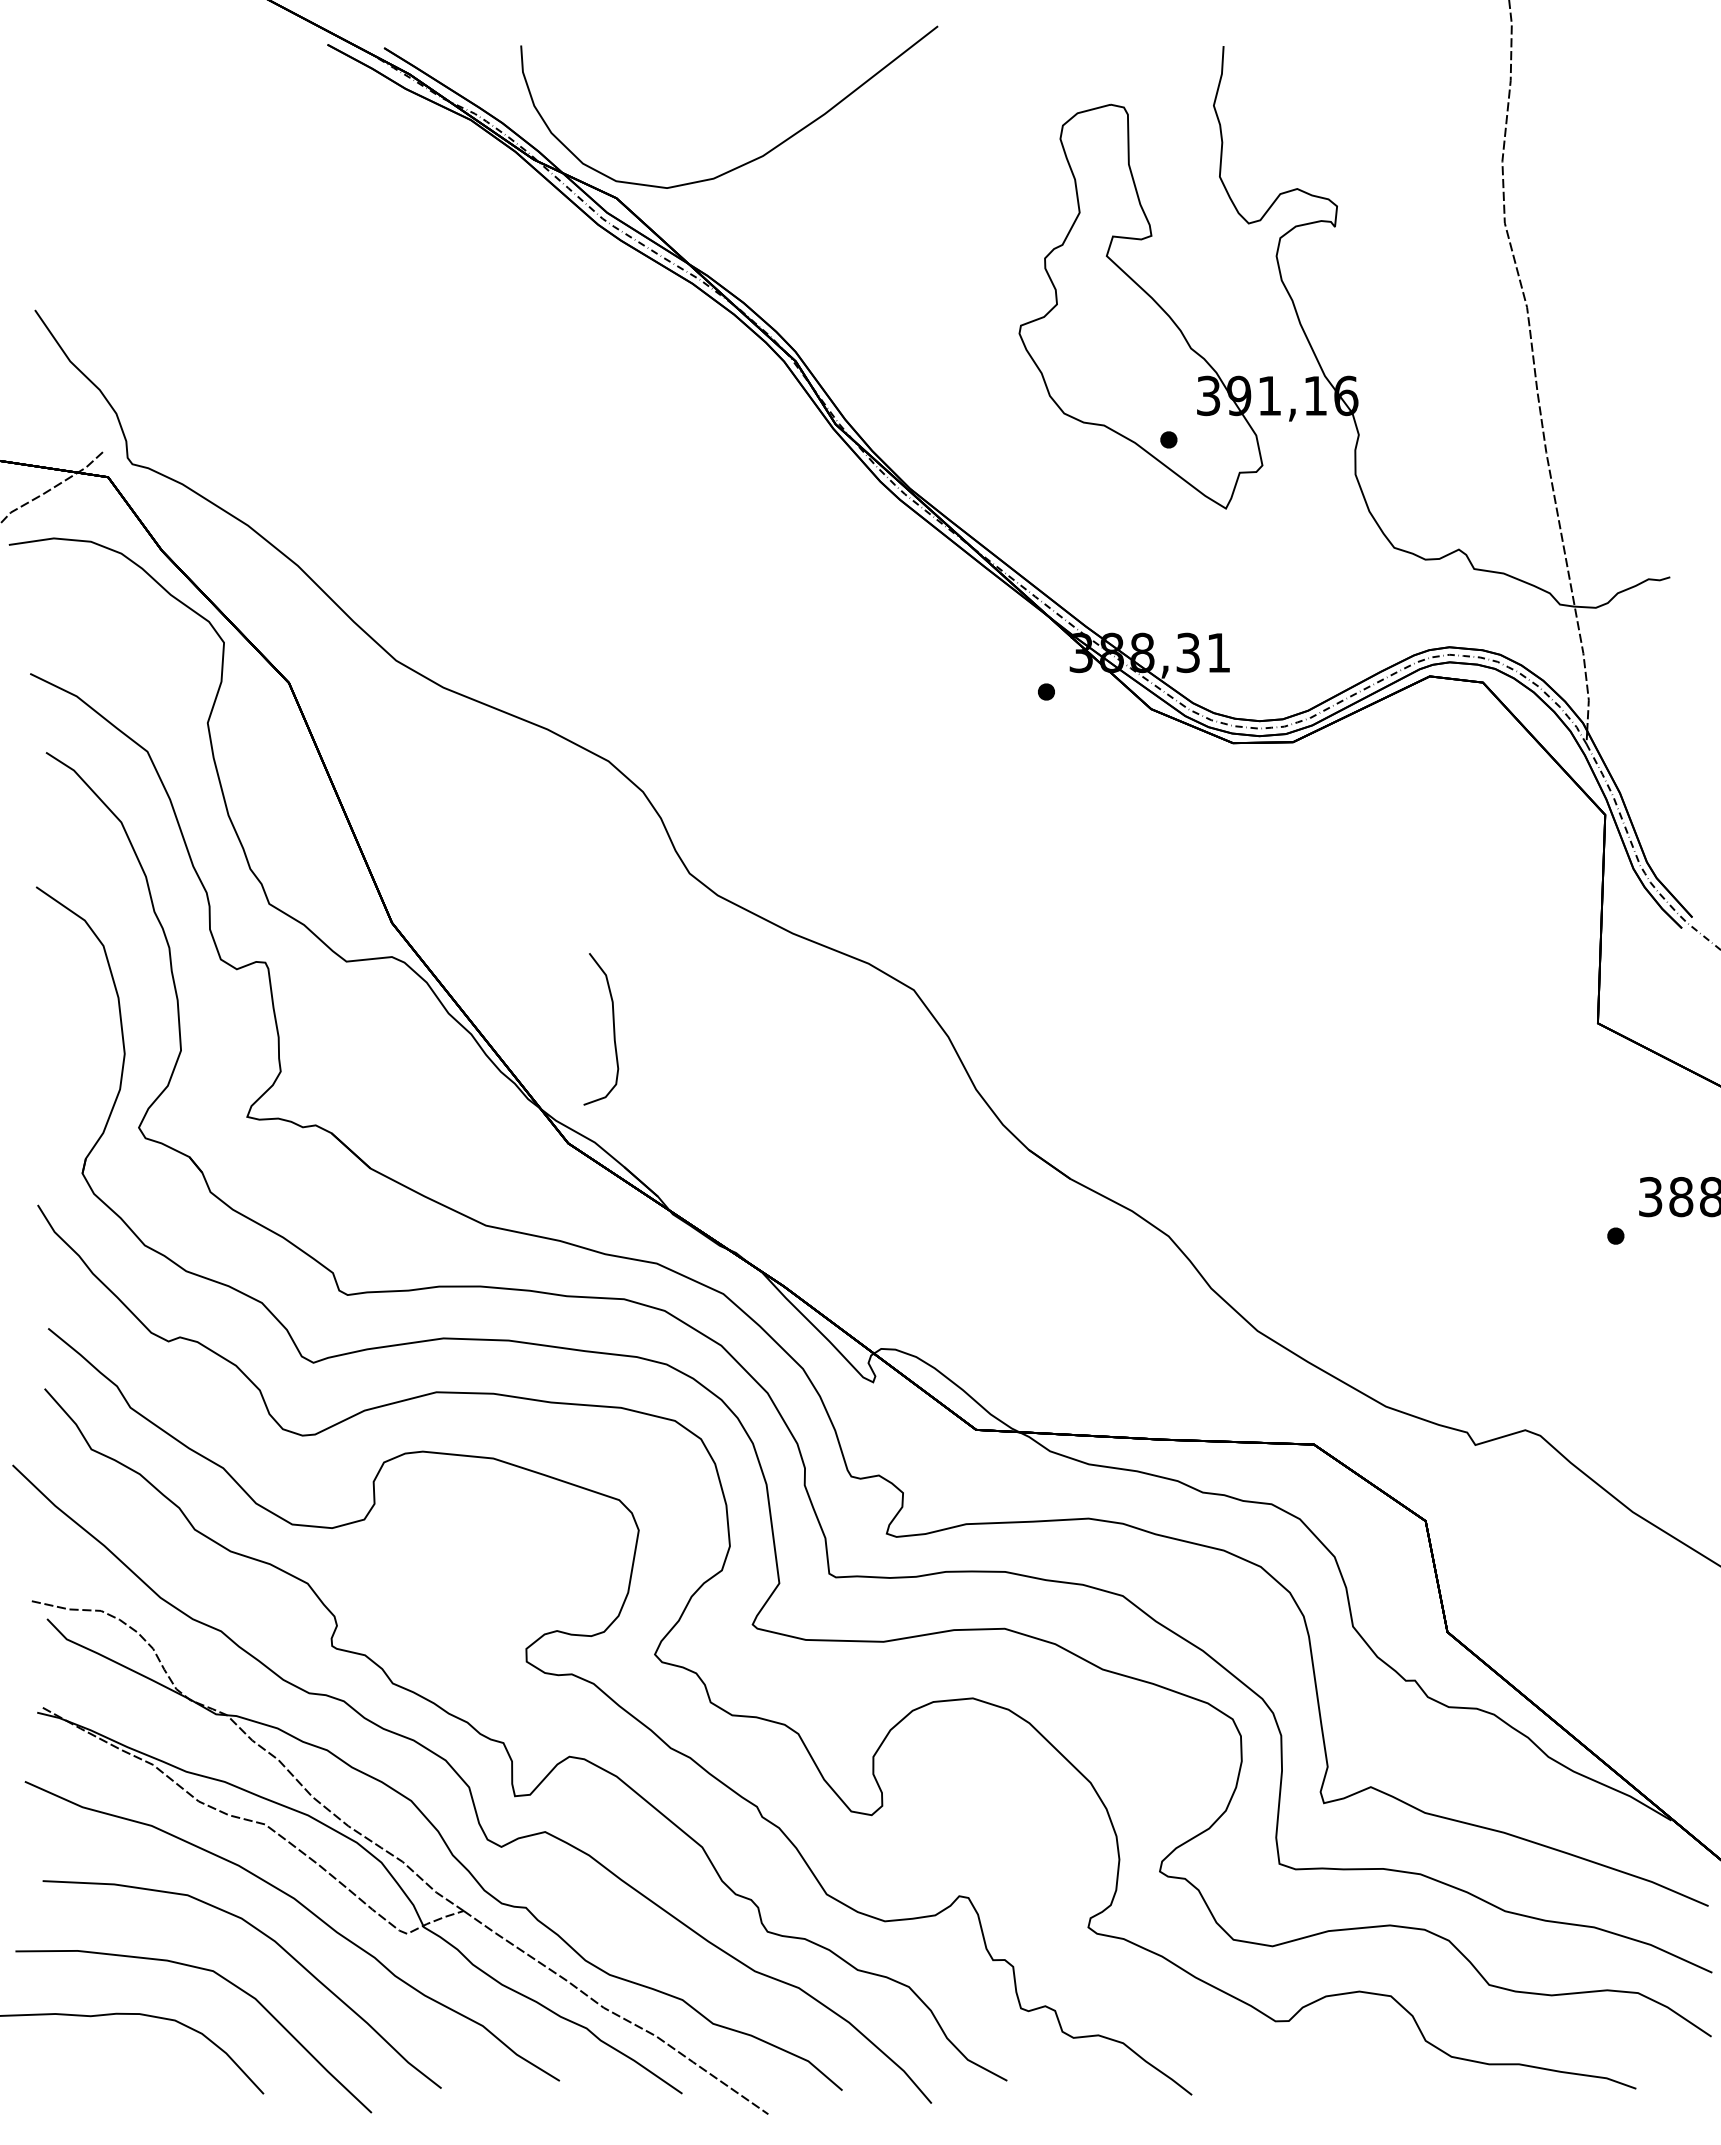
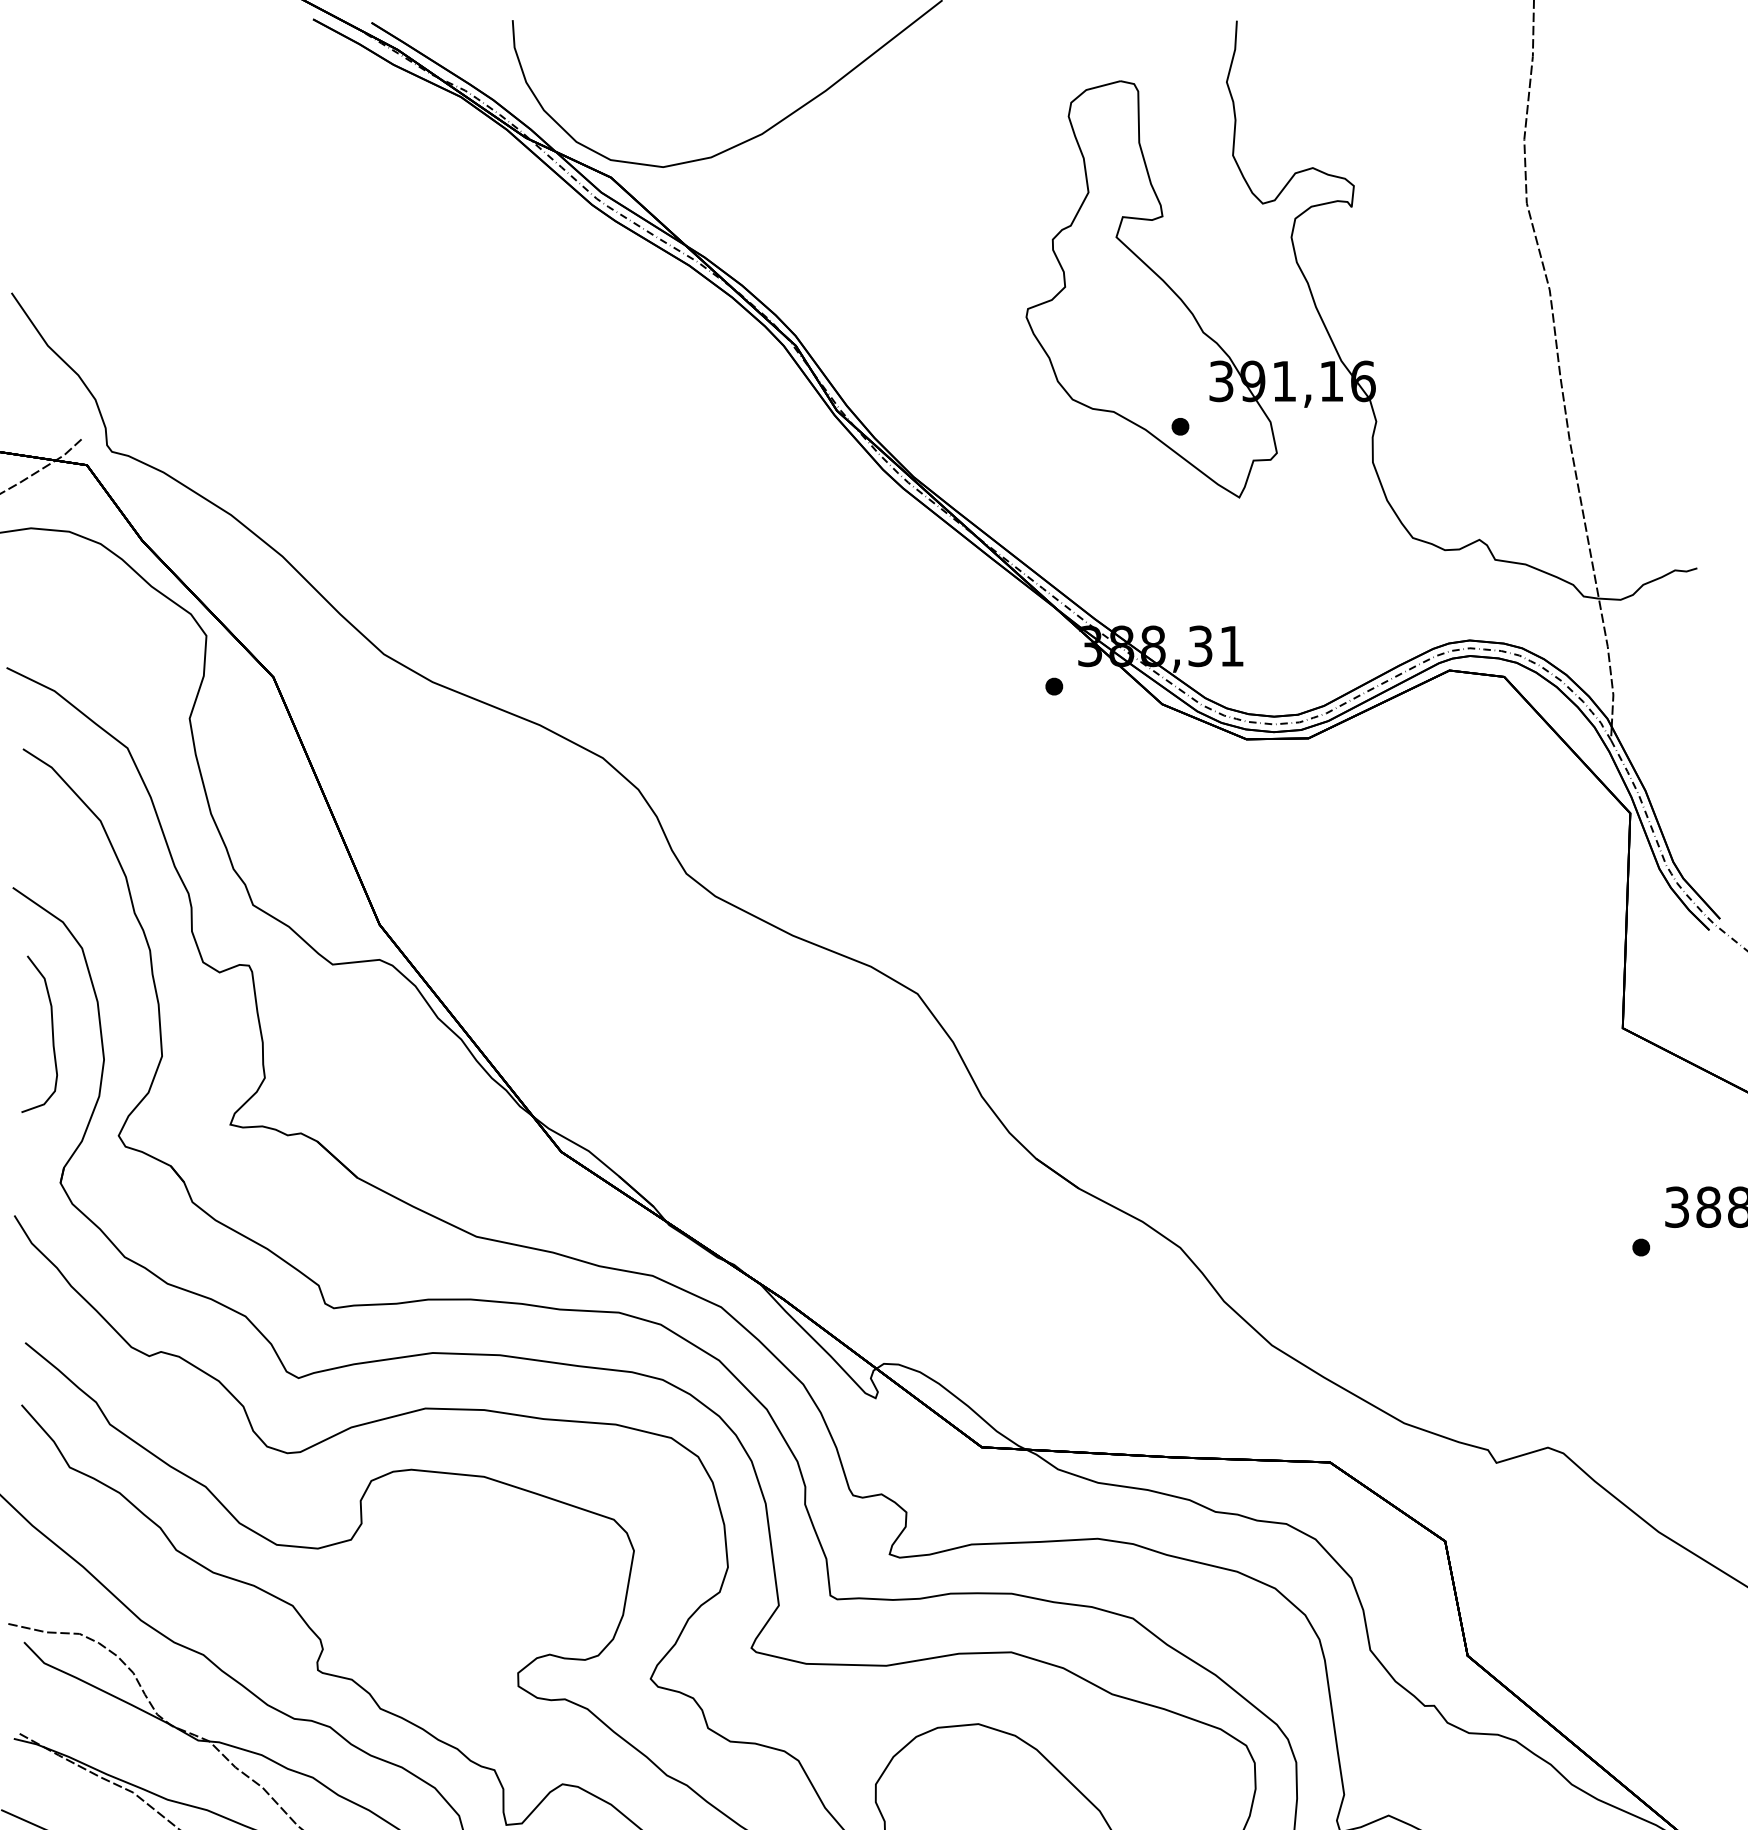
curve: (613, 1029) -> (52, 1034), moved

